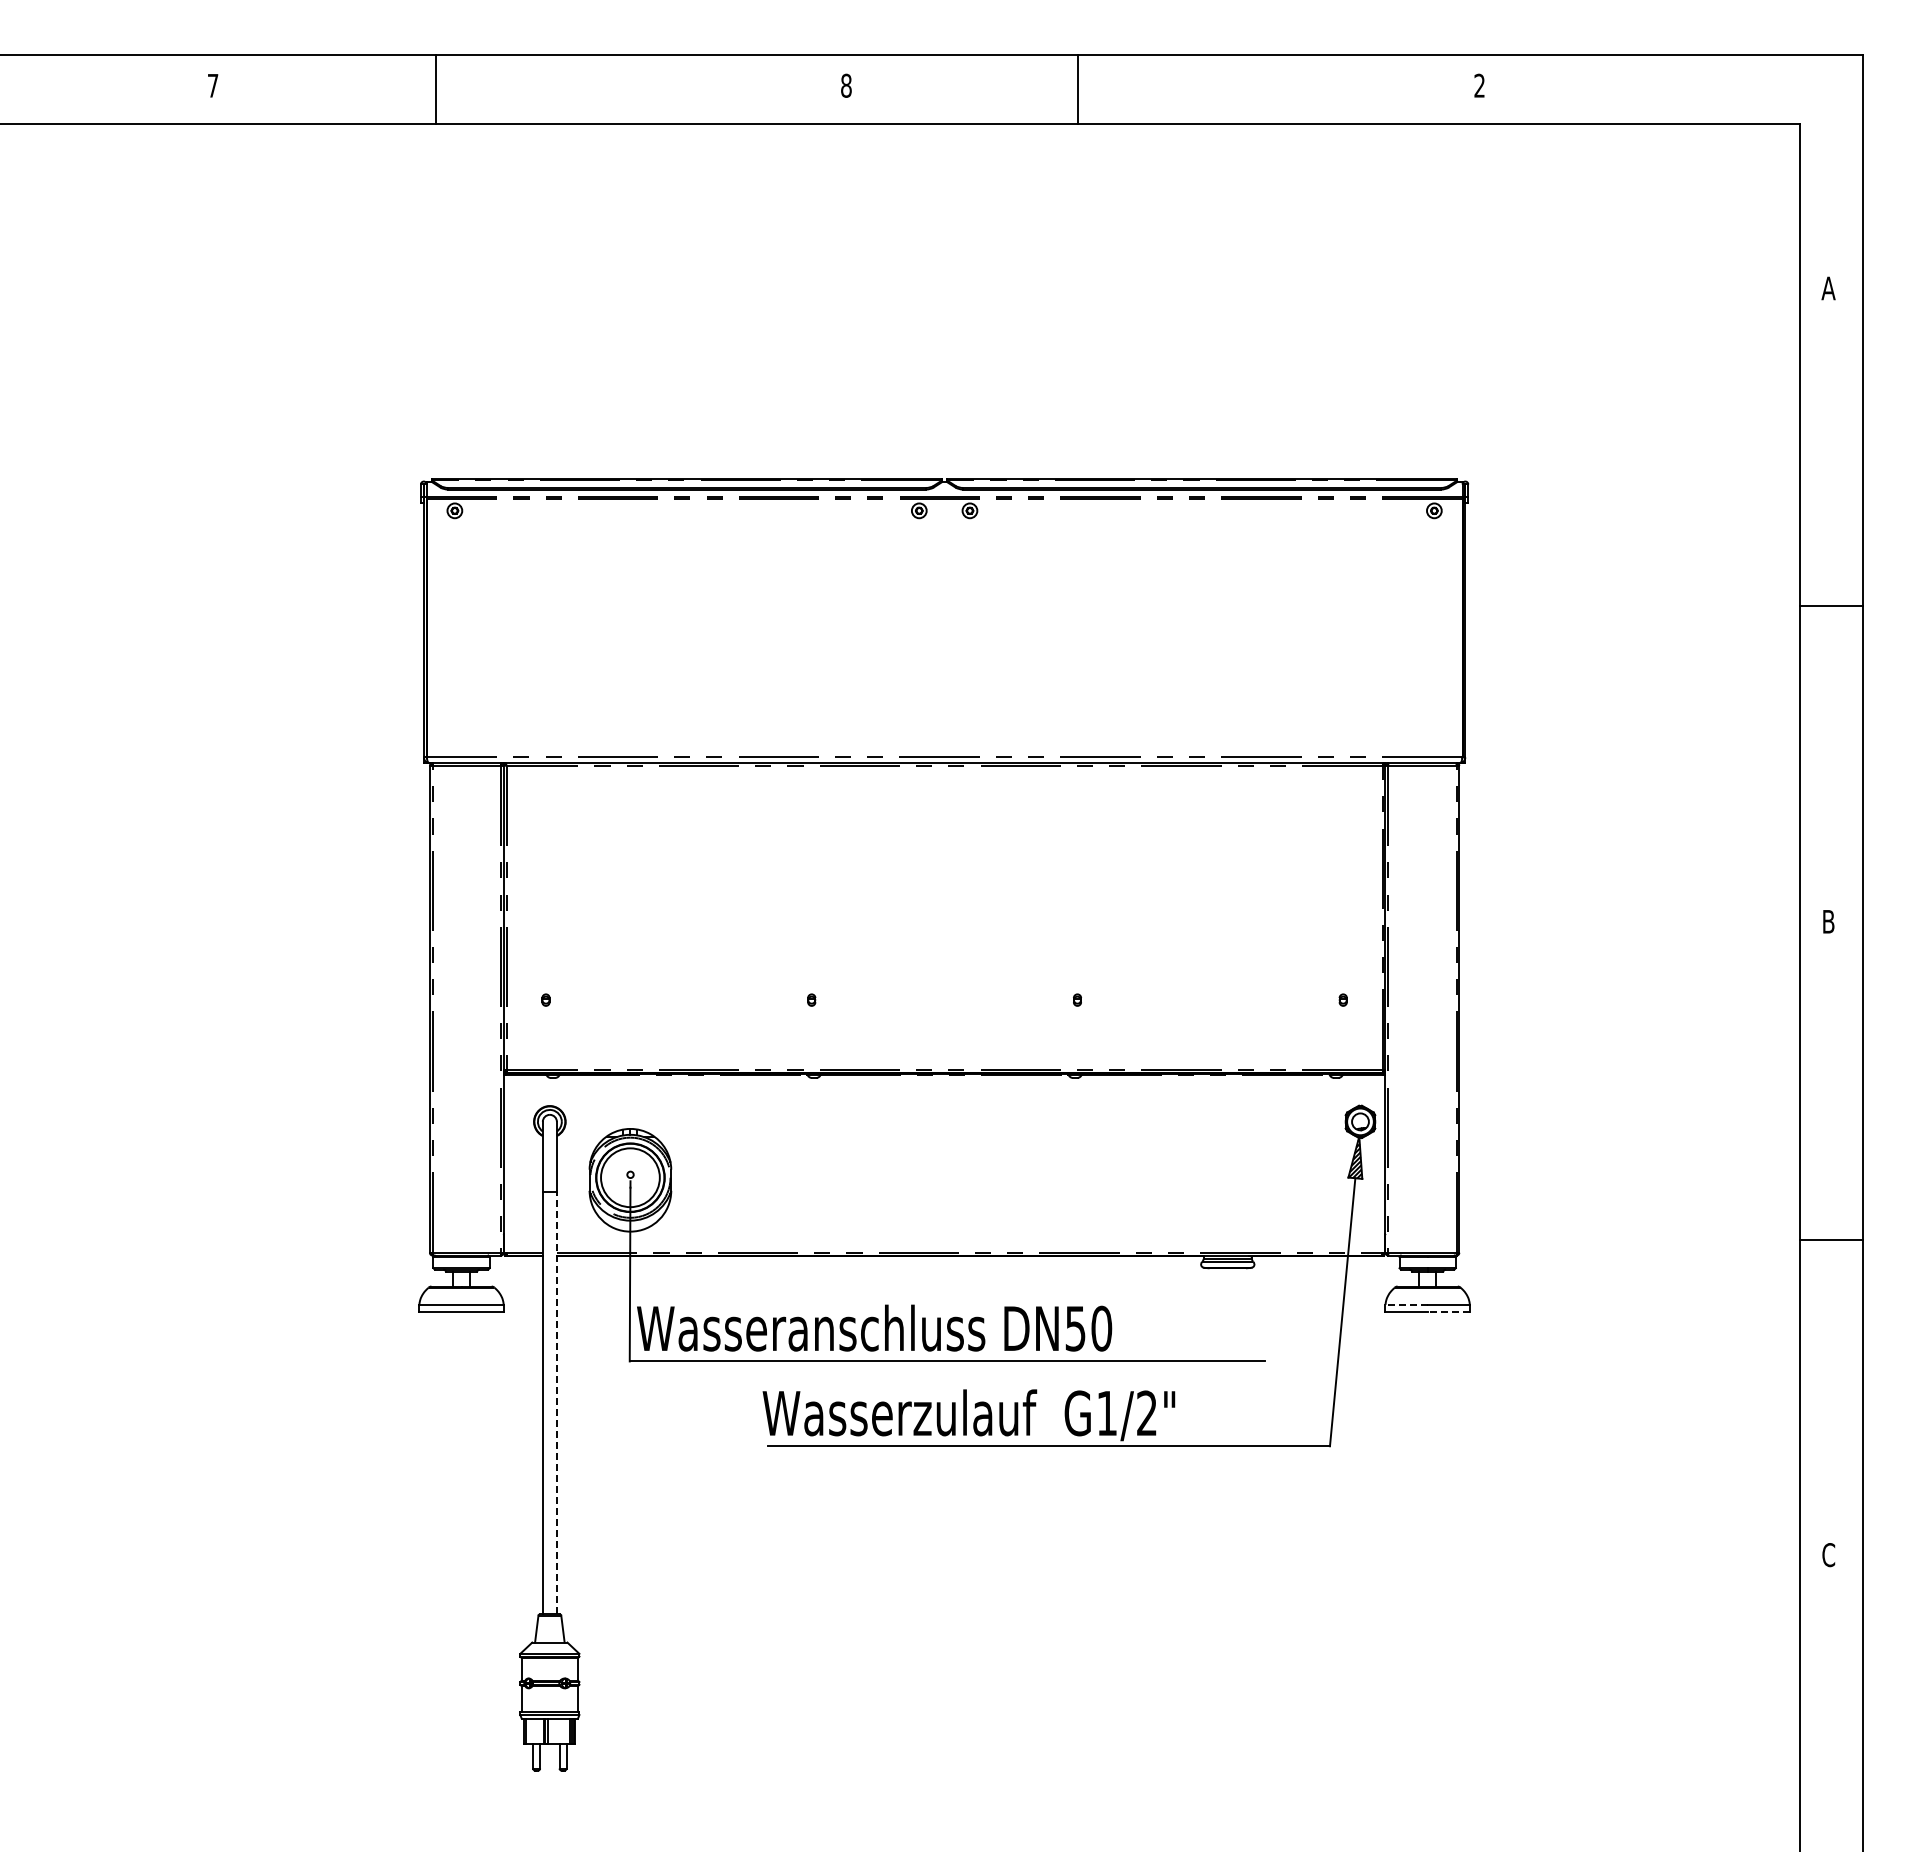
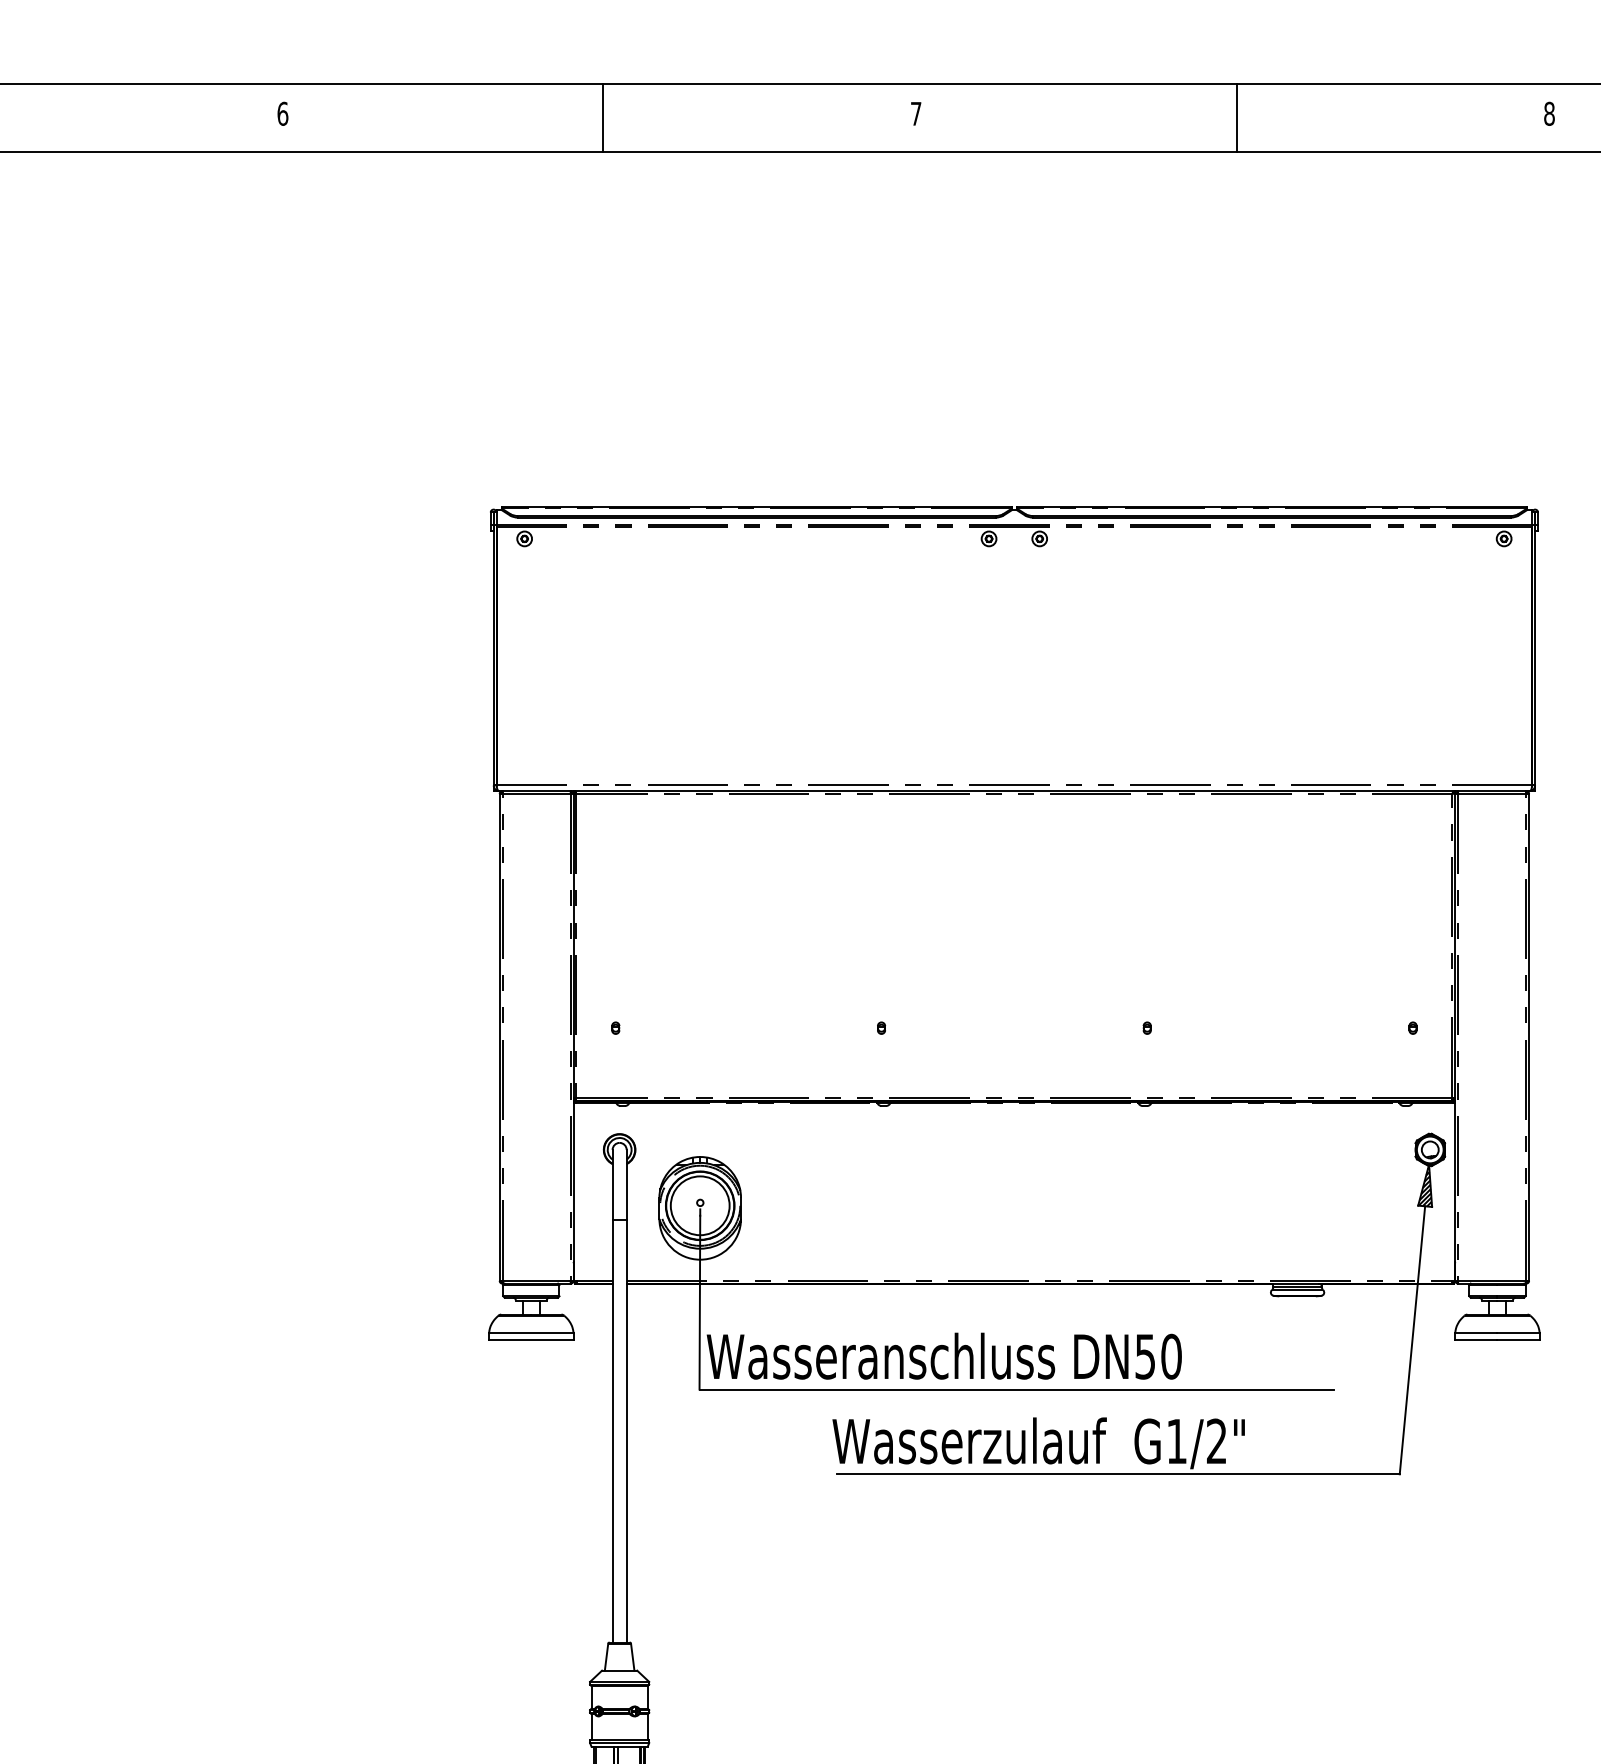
text: (212, 85) -> (282, 113), 7 -> 6
text: (846, 85) -> (916, 113), 8 -> 7
text: (1479, 85) -> (1549, 113), 2 -> 8
line: (436, 89) -> (603, 117), moved
line: (1077, 89) -> (1236, 117), moved
line: (1406, 1304) -> (1476, 1332), dashed -> solid
line: (1448, 1311) -> (1518, 1339), dashed -> solid
line: (556, 1402) -> (626, 1430), dashed -> solid

